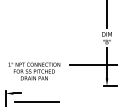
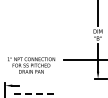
line: (36, 102) -> (33, 93), solid -> dashed

